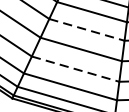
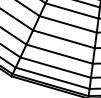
line: (87, 29) -> (68, 24), dashed -> solid
line: (75, 69) -> (59, 54), dashed -> solid

